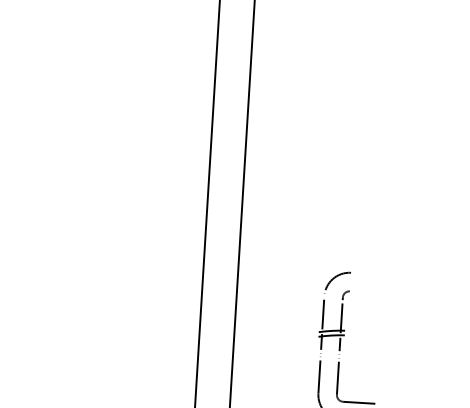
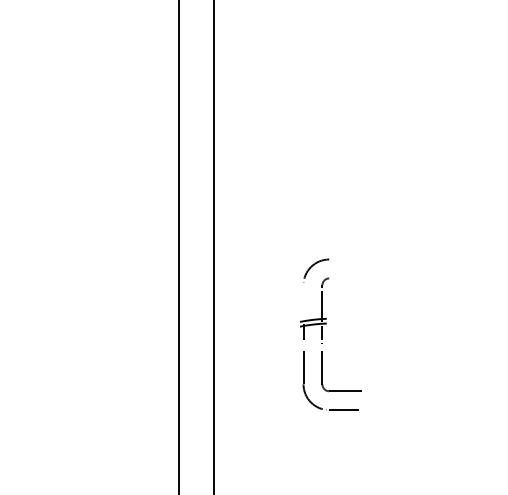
line: (323, 312) -> (303, 301), removed

